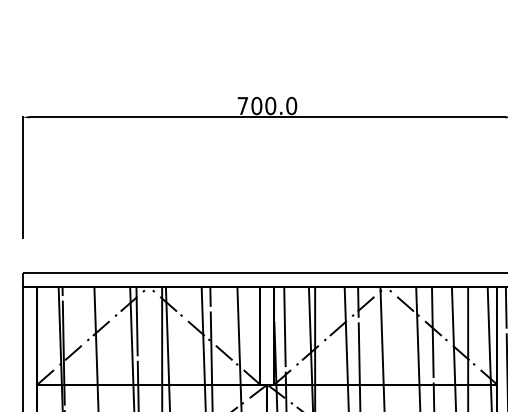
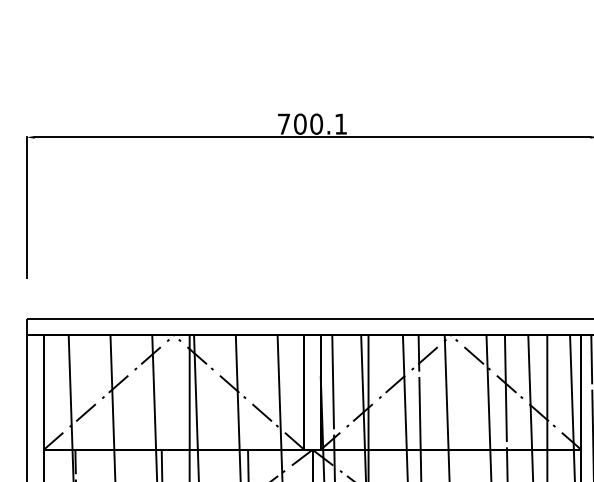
text: (291, 105) -> (340, 123), 700.0 -> 700.1
hatch: (137, 335) -> (160, 392), removed

